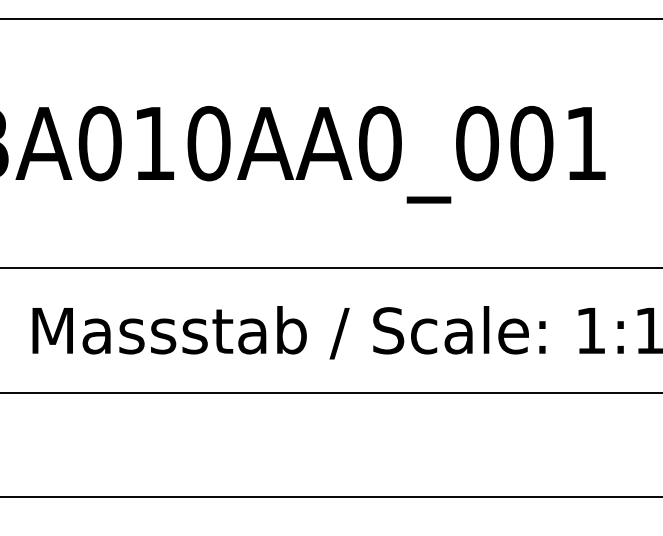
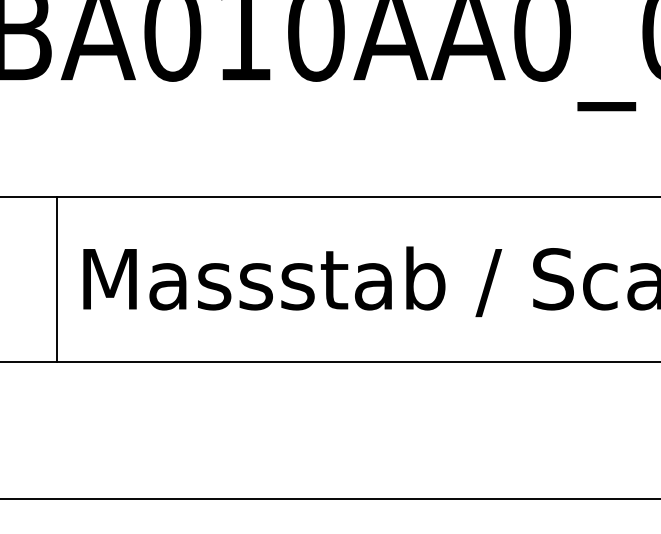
line: (12, 330) -> (56, 278), added

